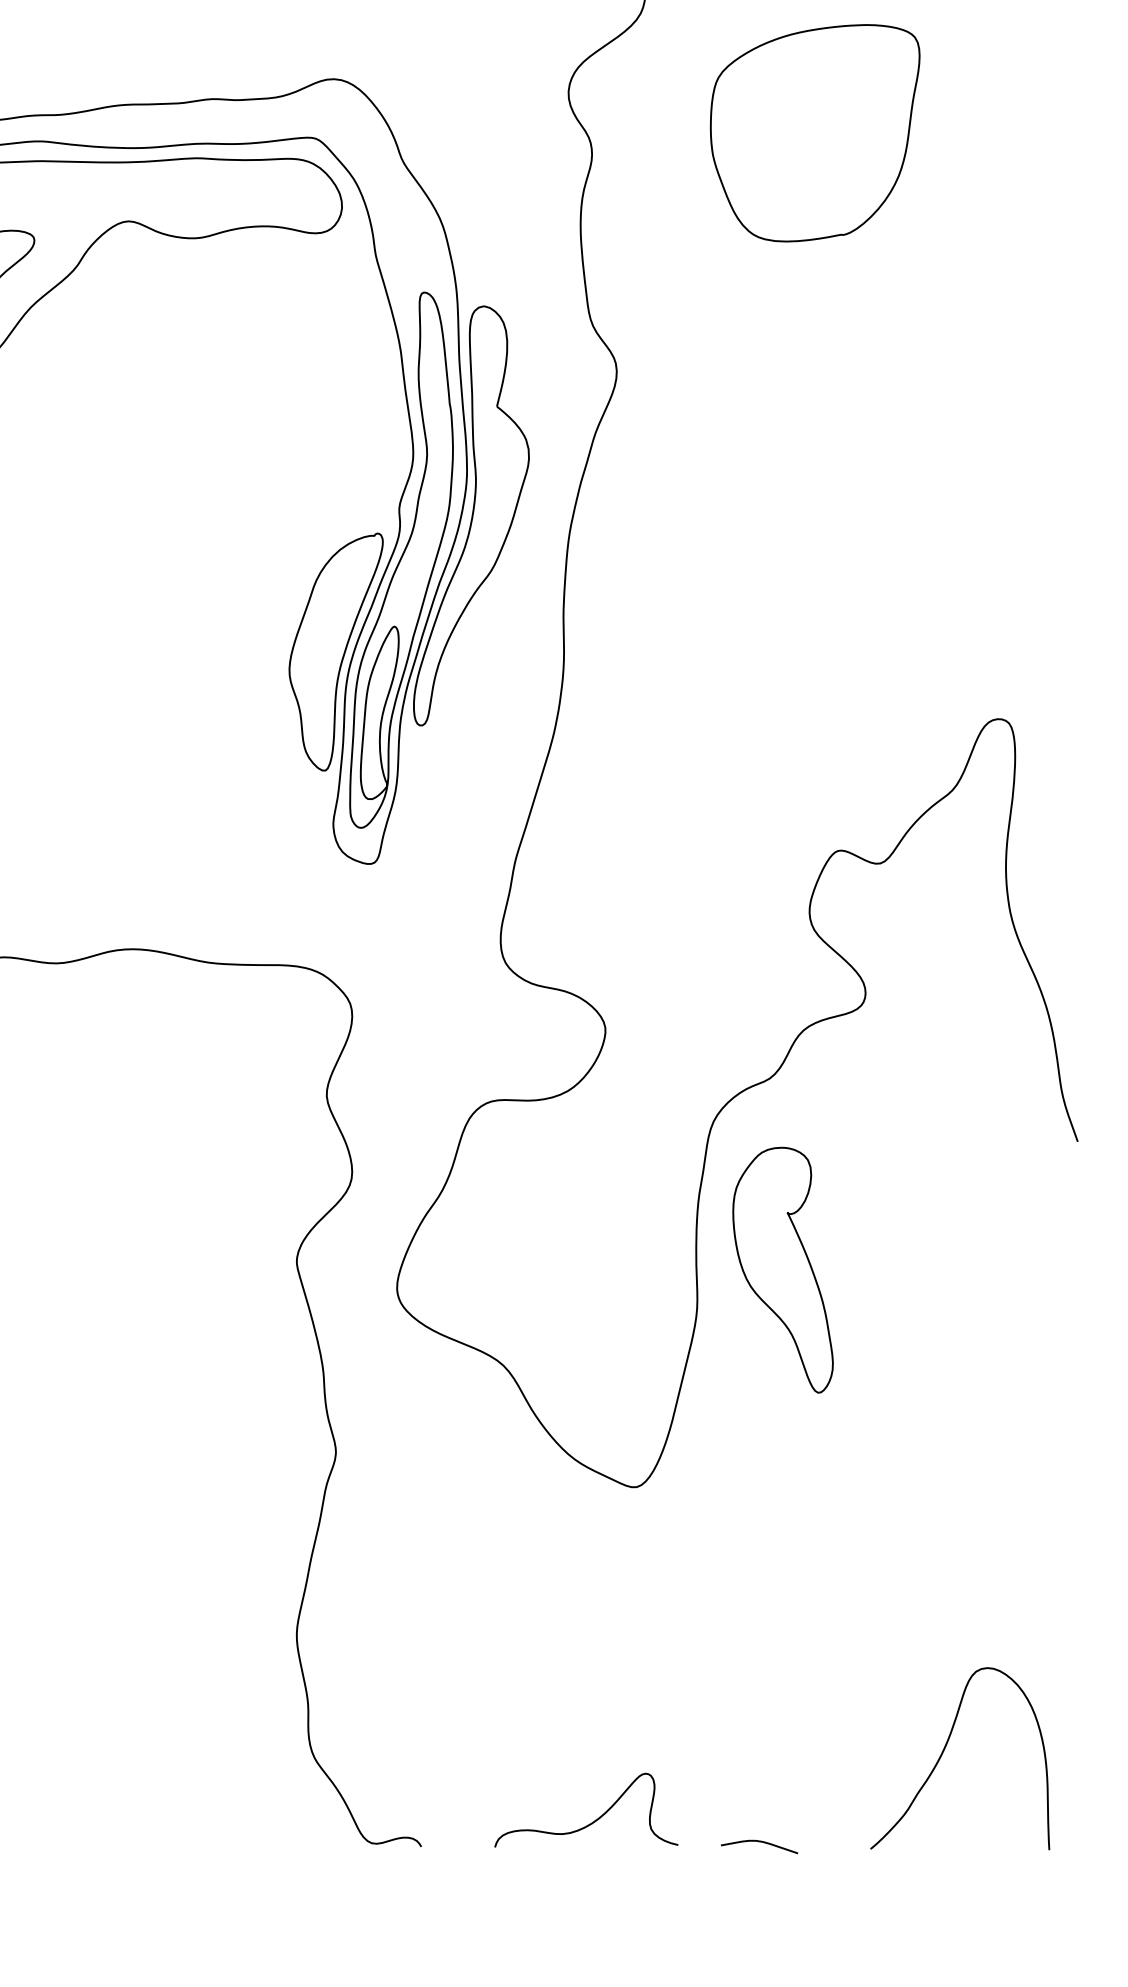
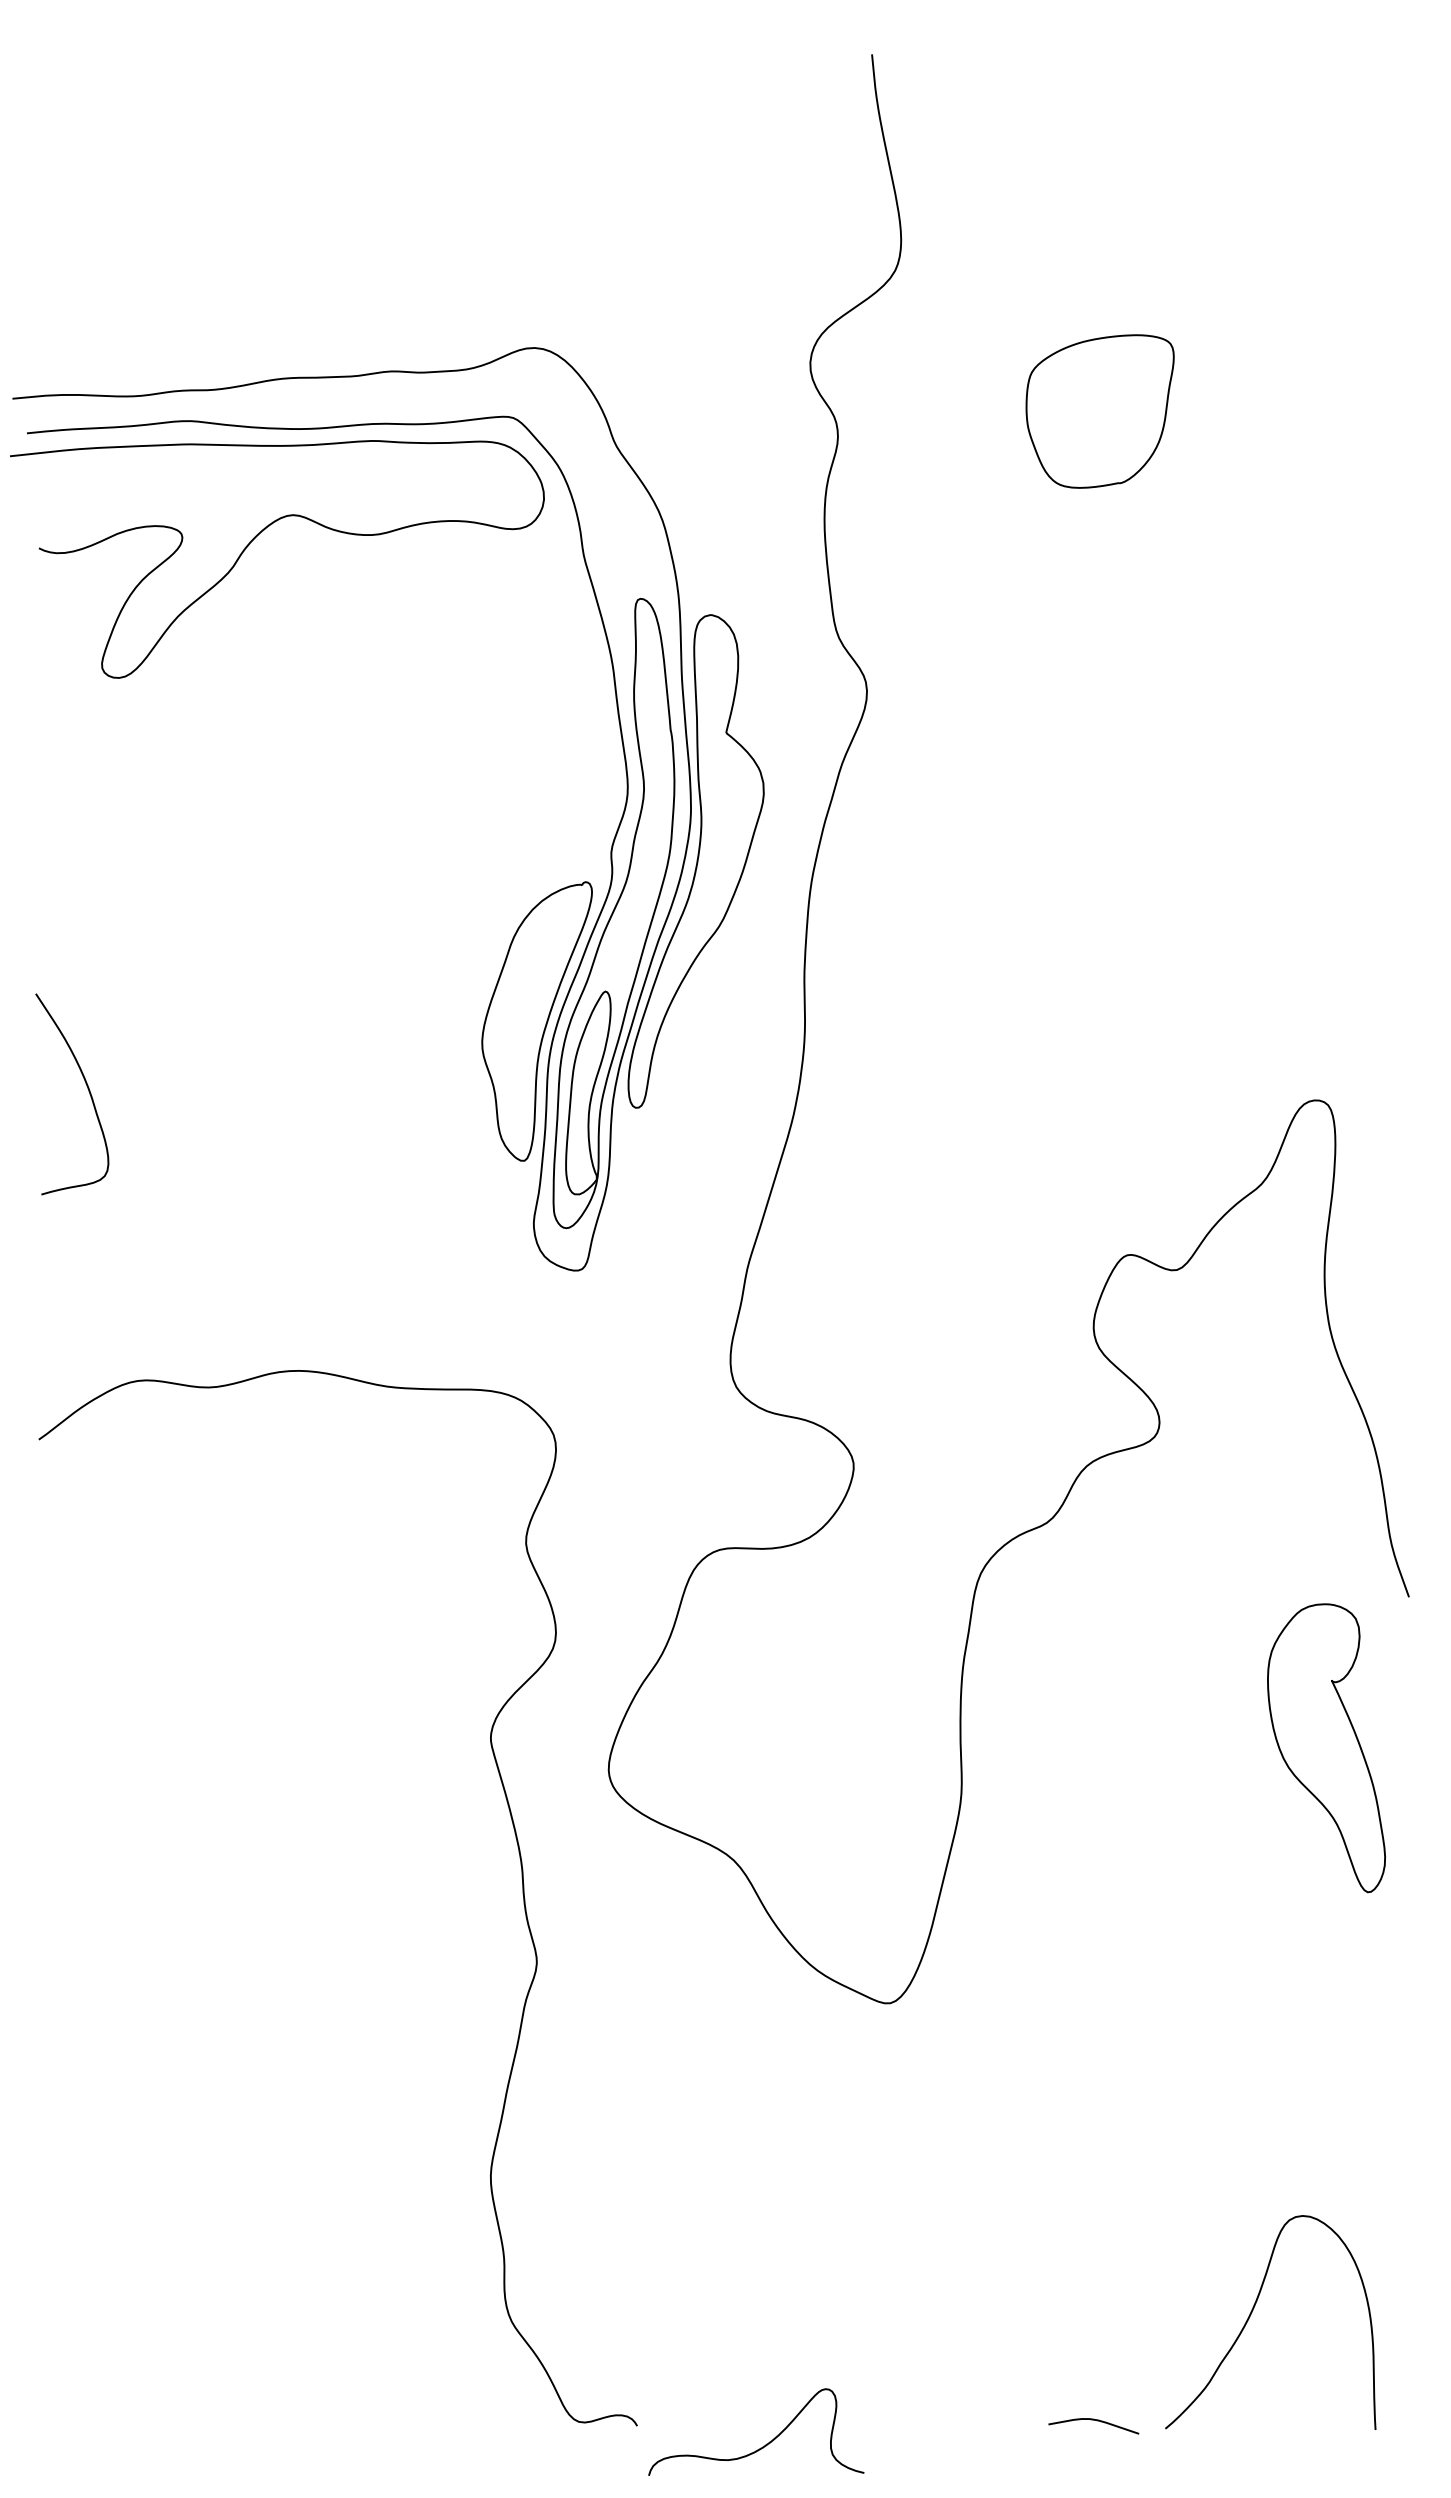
part: (814, 133) -> (1099, 411), size x0.6
part: (783, 1270) -> (1326, 1748), moved
curve: (595, 1819) -> (766, 2443), moved
curve: (761, 1842) -> (1096, 2421), moved

